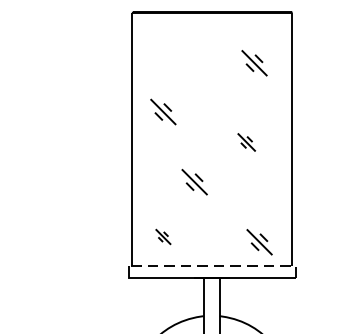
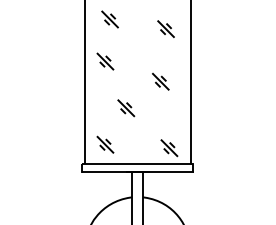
part: (169, 48) -> (109, 19), added
part: (246, 141) -> (160, 81), size x1.43
part: (163, 236) -> (105, 144), size x1.67
line: (219, 266) -> (142, 164), dashed -> solid

